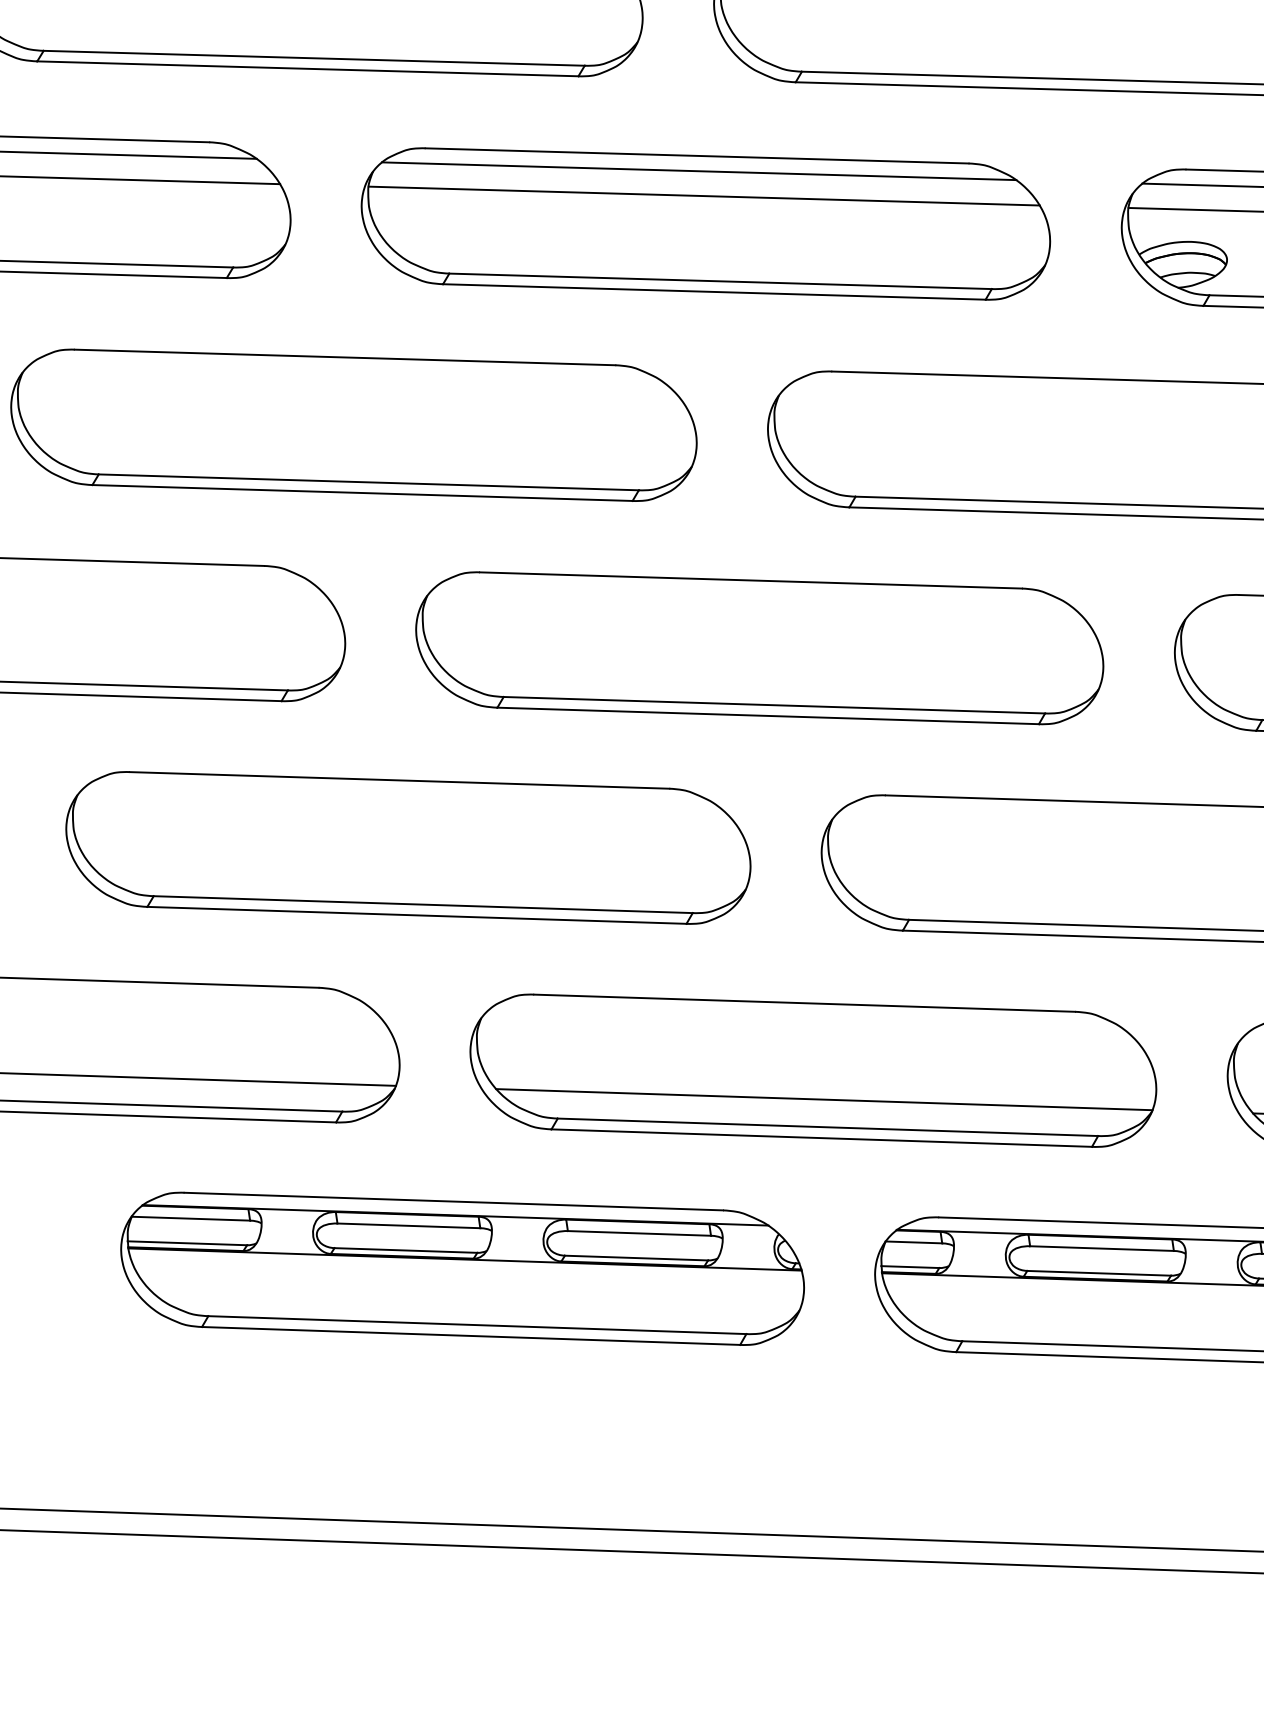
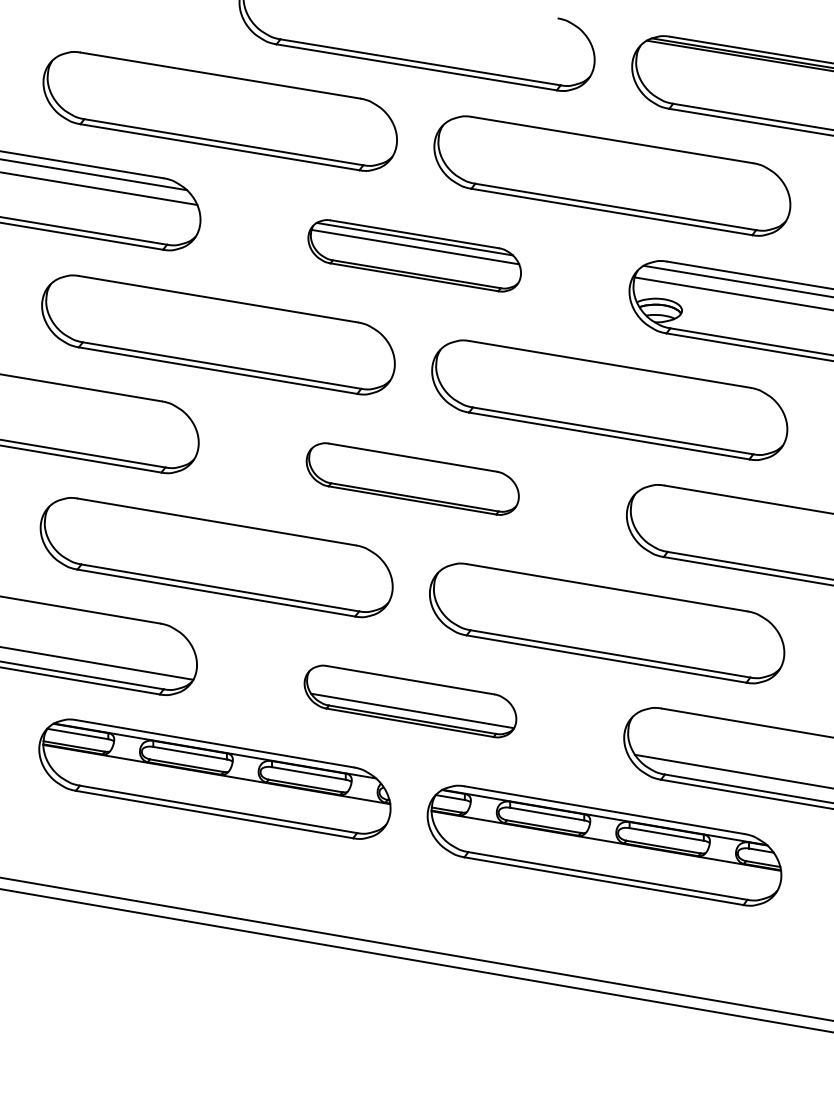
part: (705, 223) -> (414, 255), size x0.6
part: (759, 647) -> (412, 478), size x0.6
part: (813, 1070) -> (410, 701), size x0.6

